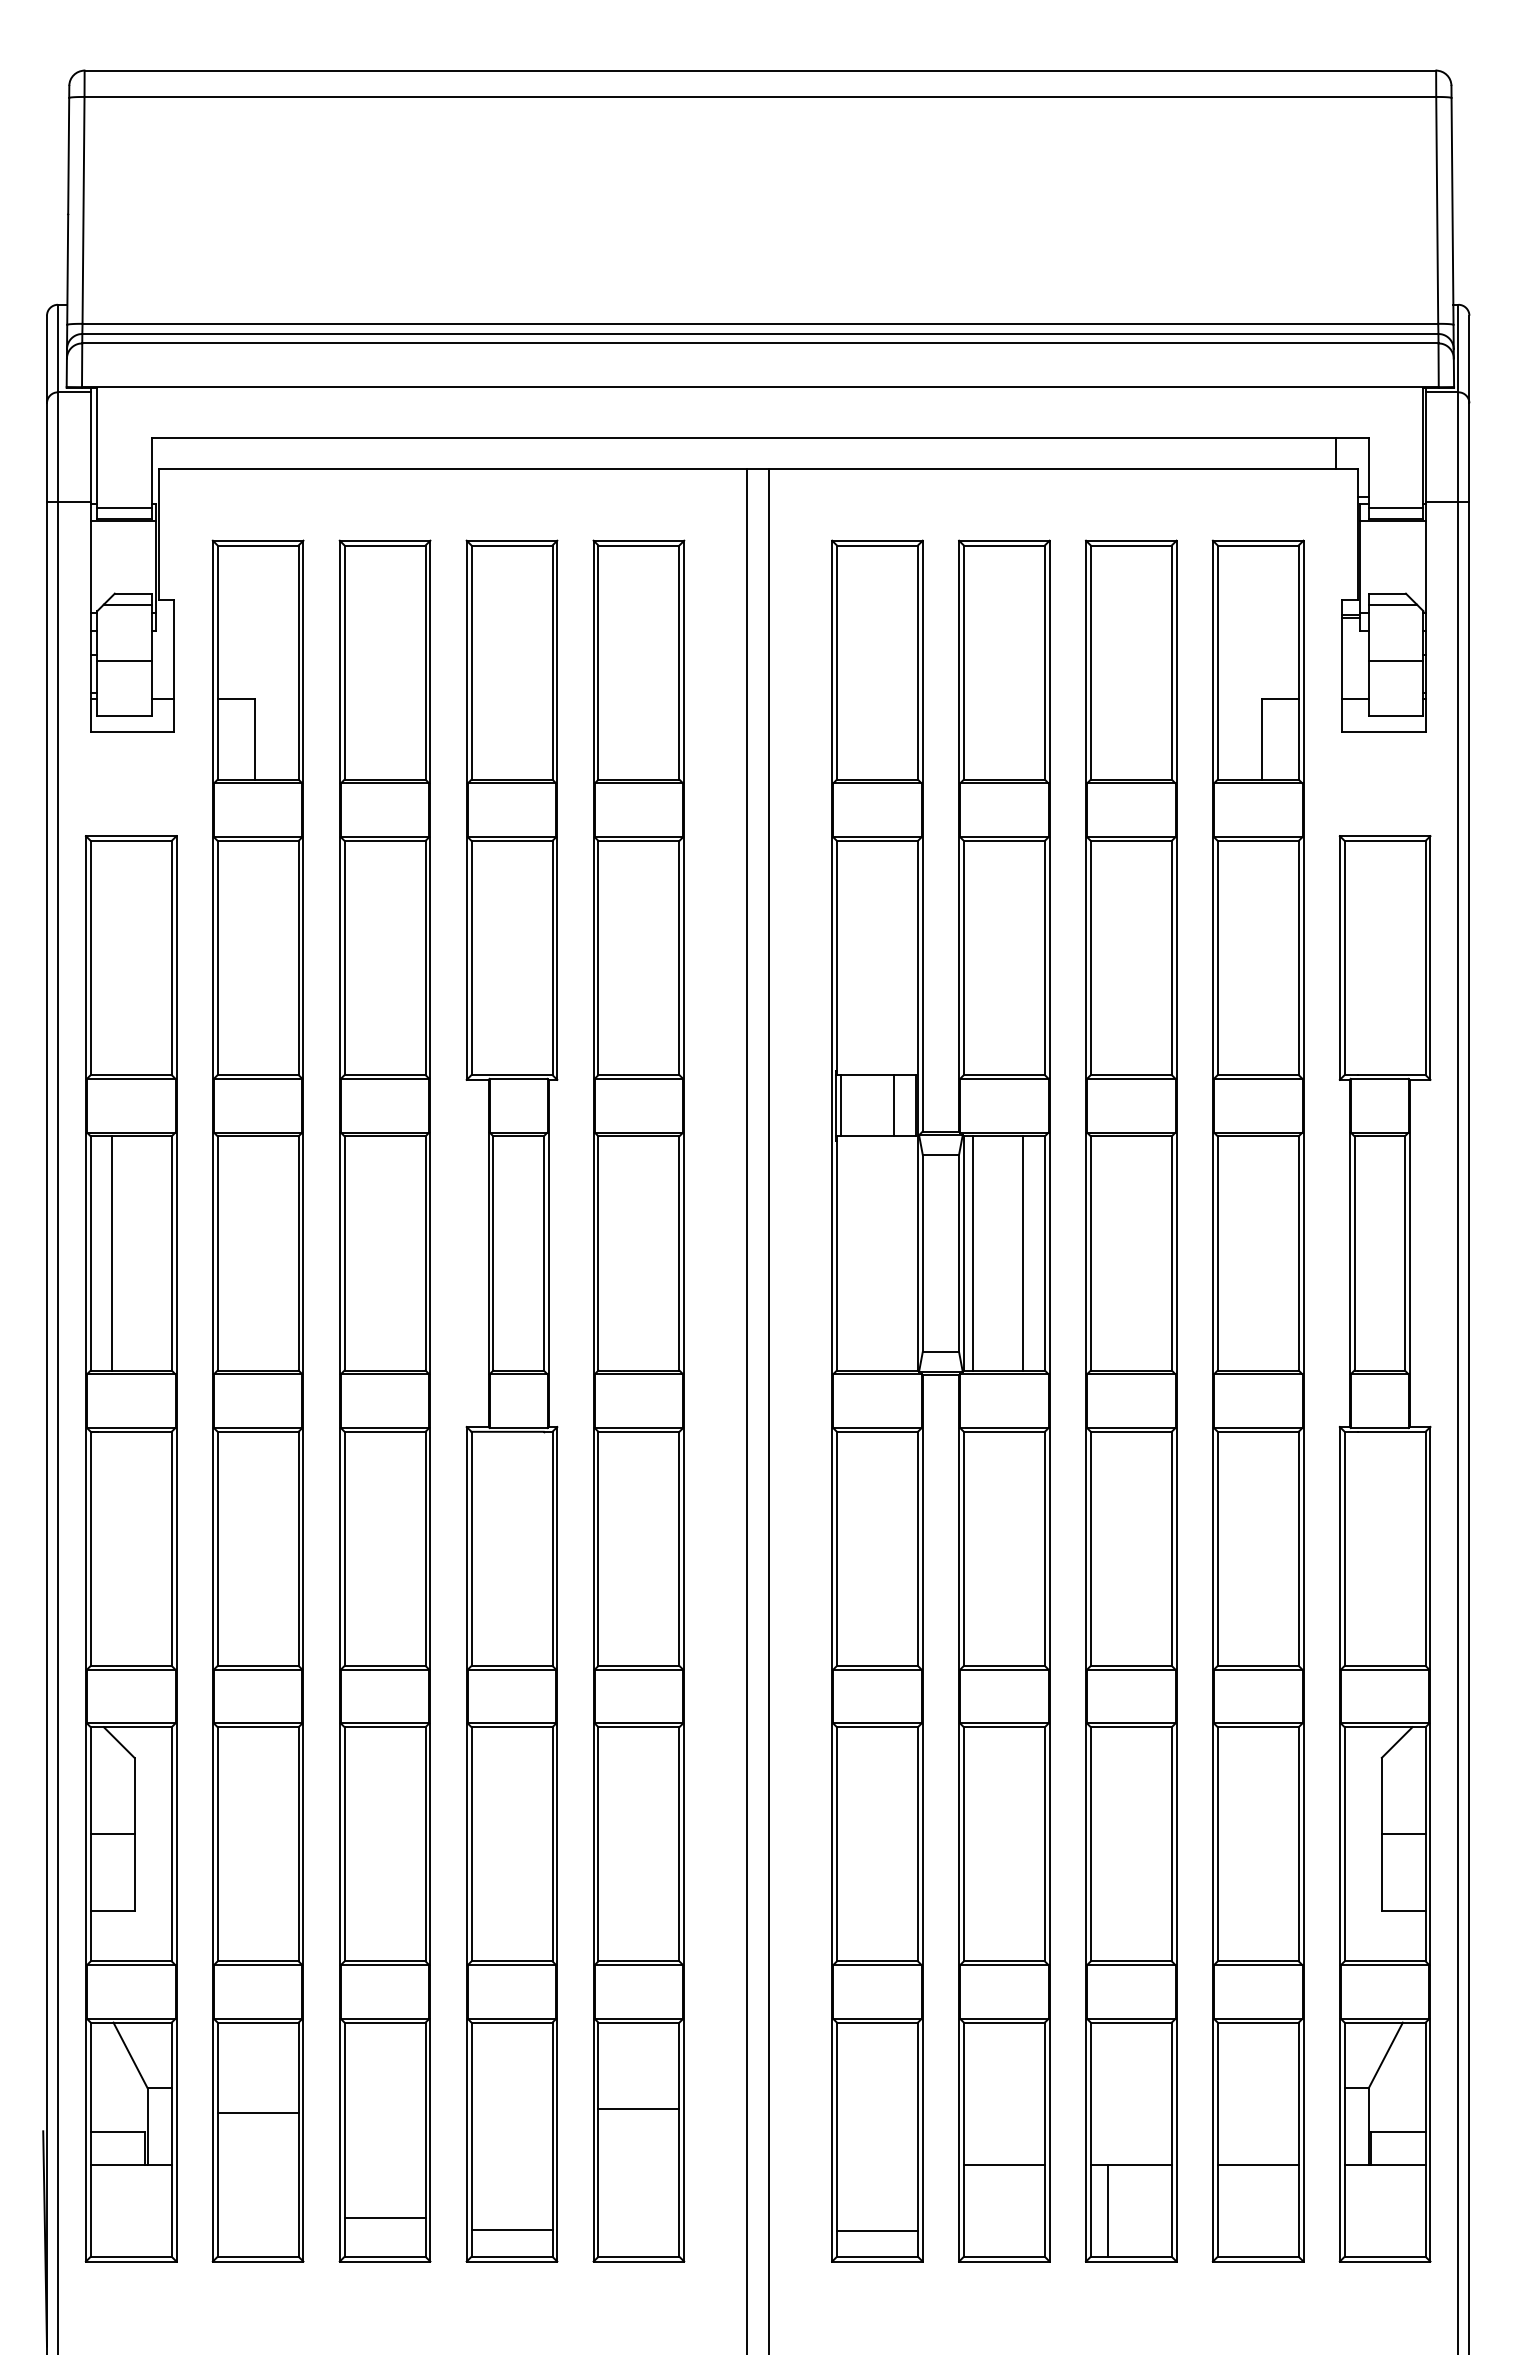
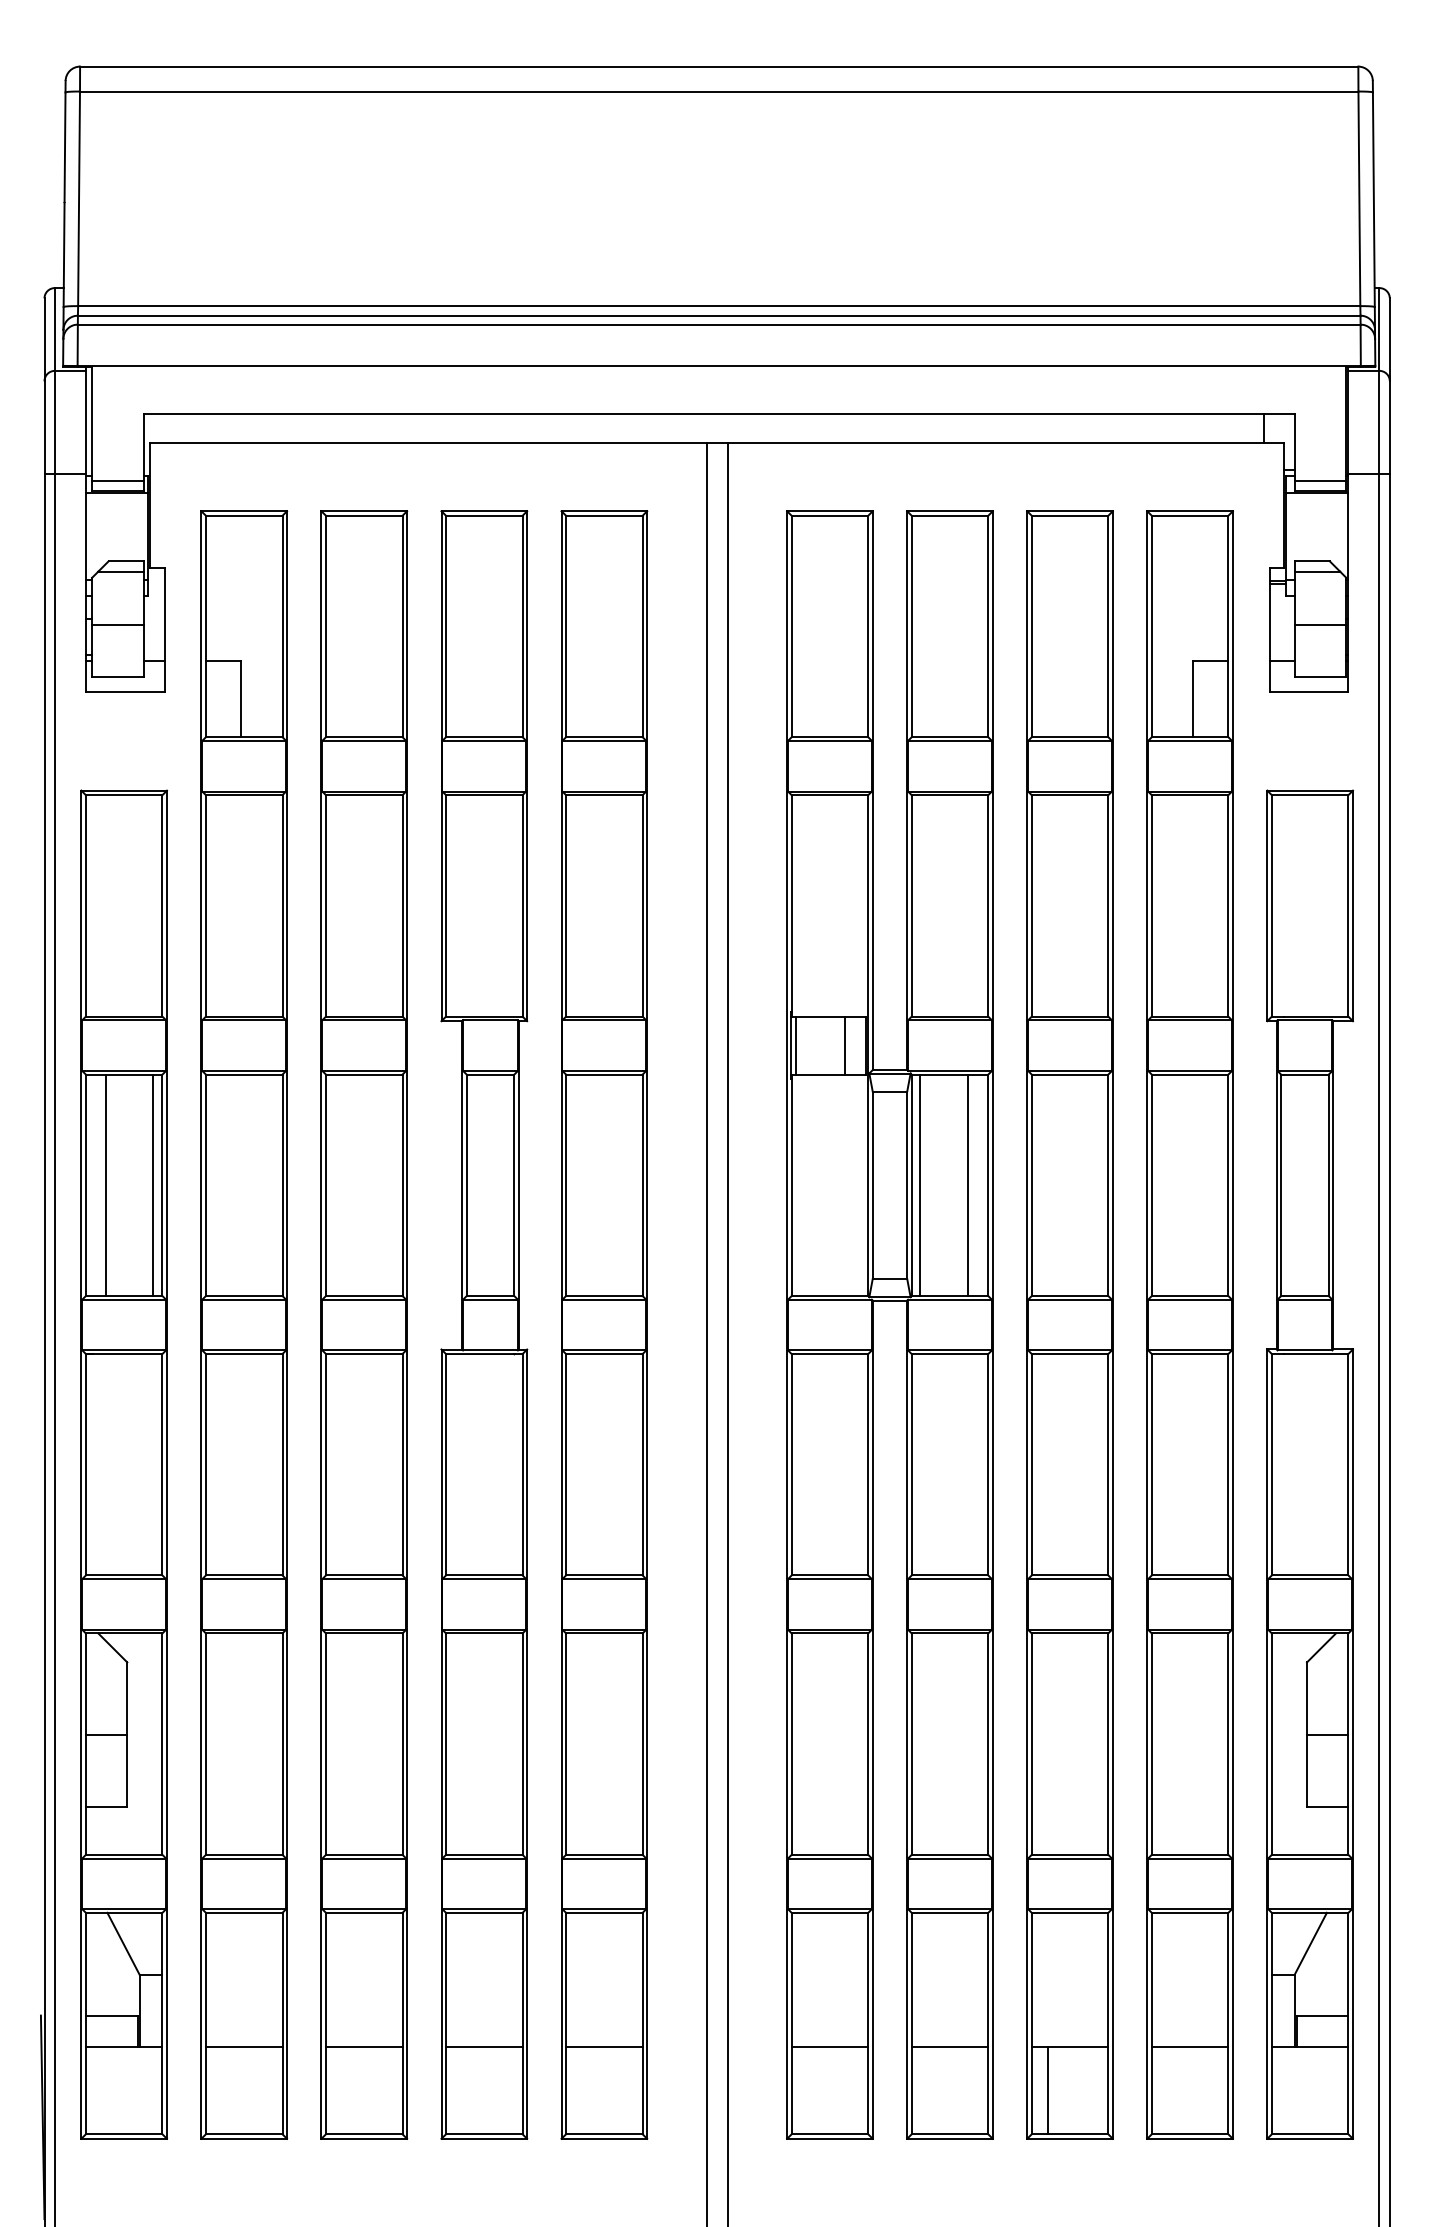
line: (161, 1253) -> (152, 1185), added
line: (638, 2108) -> (603, 2047), moved
line: (257, 2112) -> (243, 2047), moved
line: (384, 2217) -> (363, 2047), moved
line: (511, 2229) -> (483, 2047), moved
line: (876, 2230) -> (829, 2047), moved

